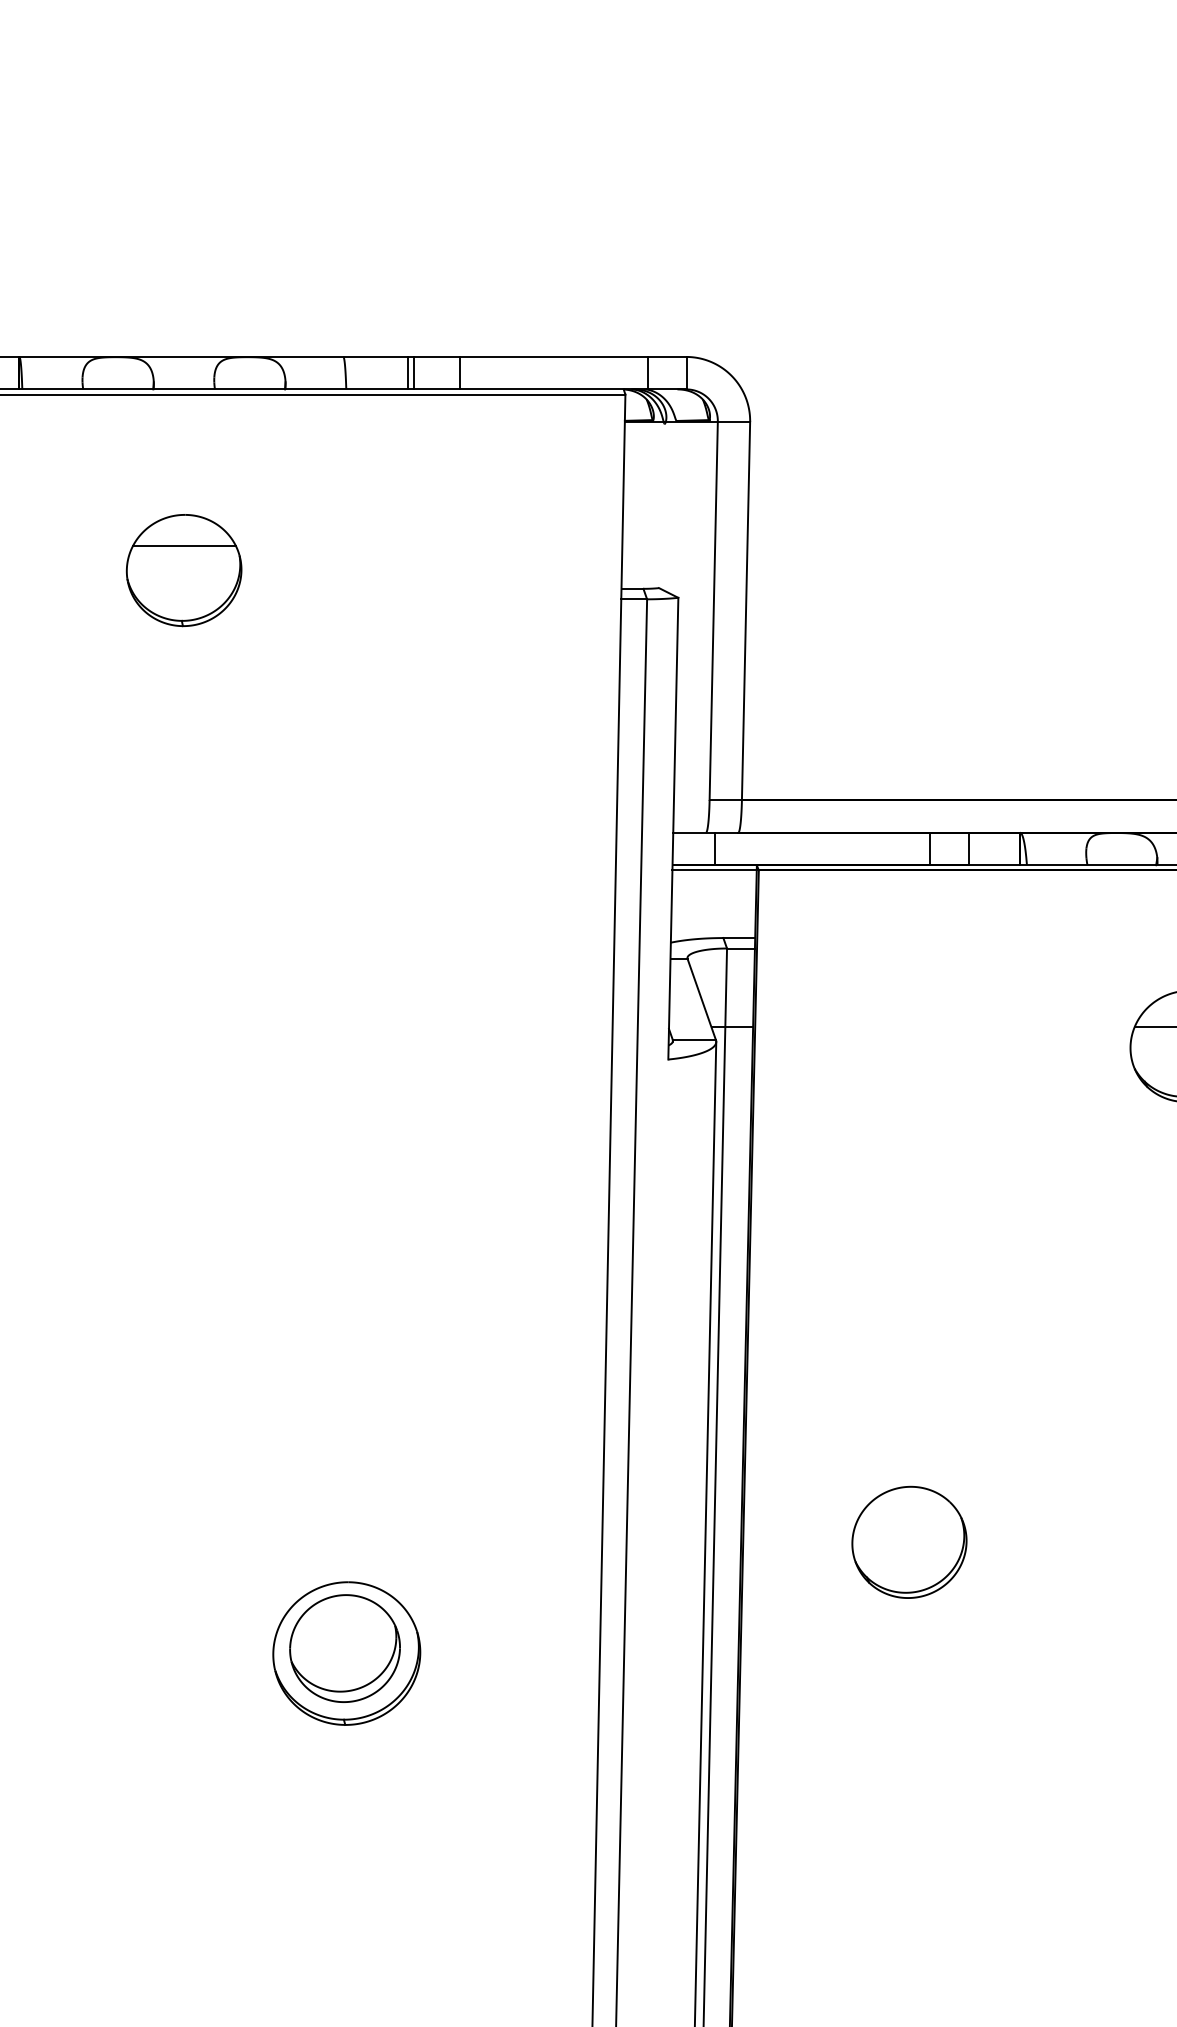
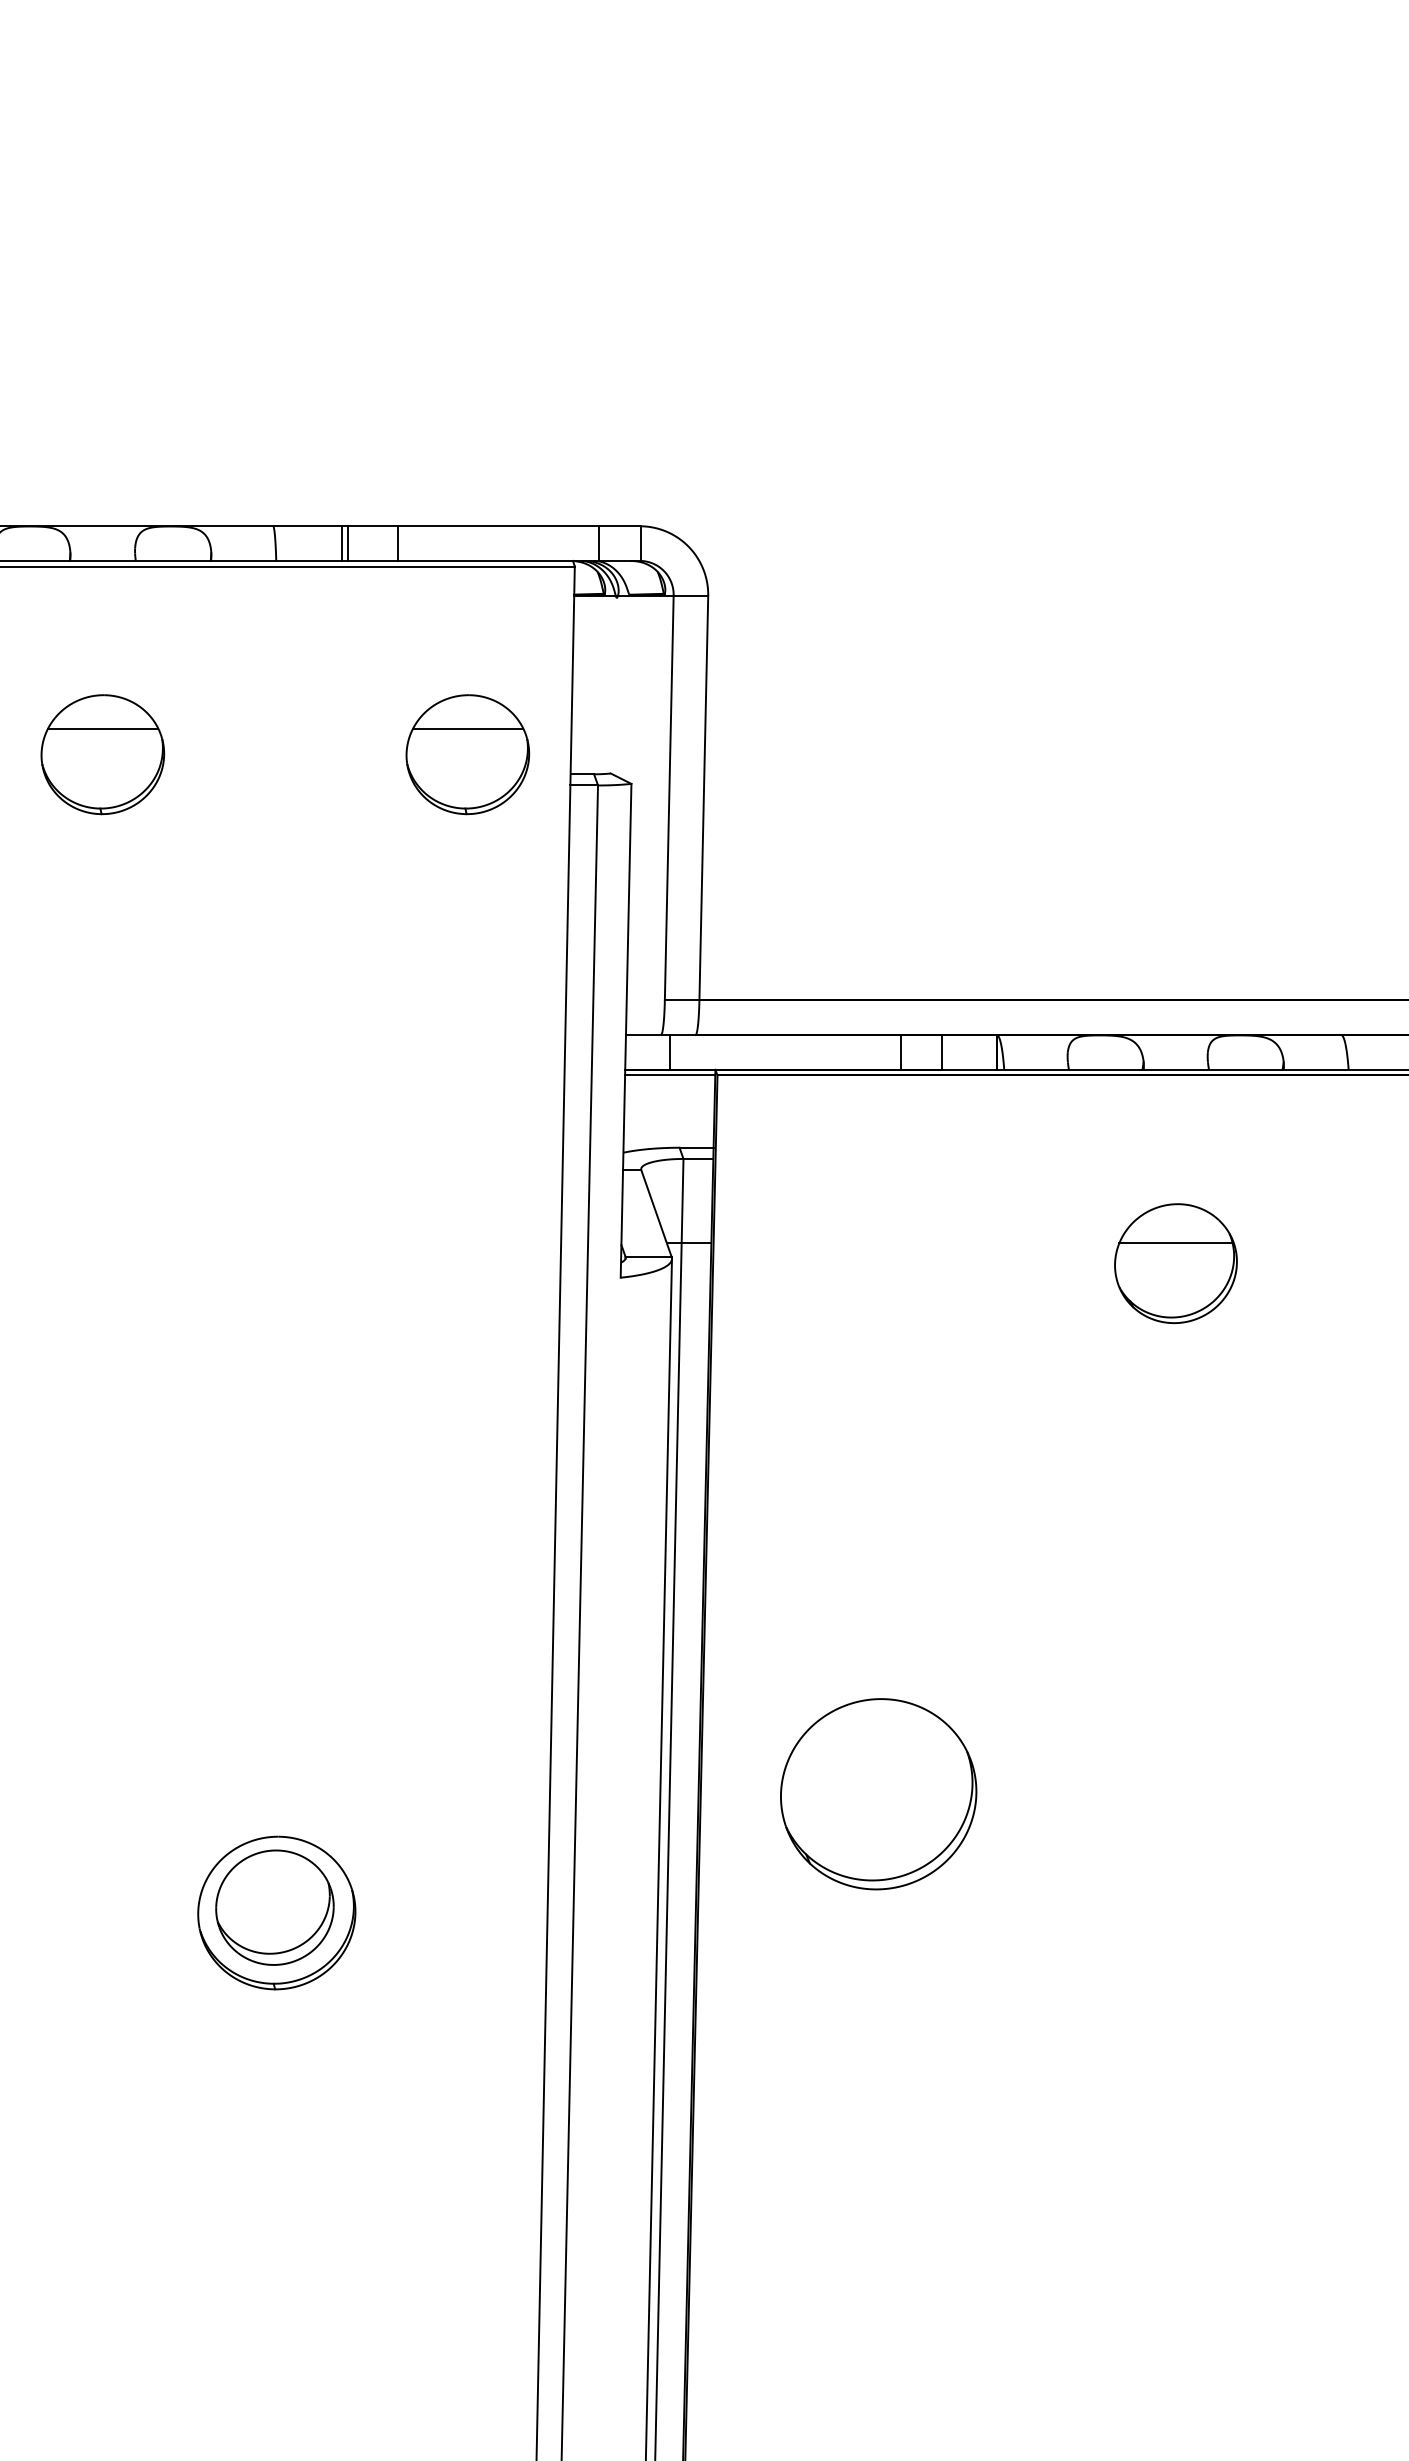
part: (525, 570) -> (467, 754), added
part: (909, 1541) -> (878, 1793), size x1.6

